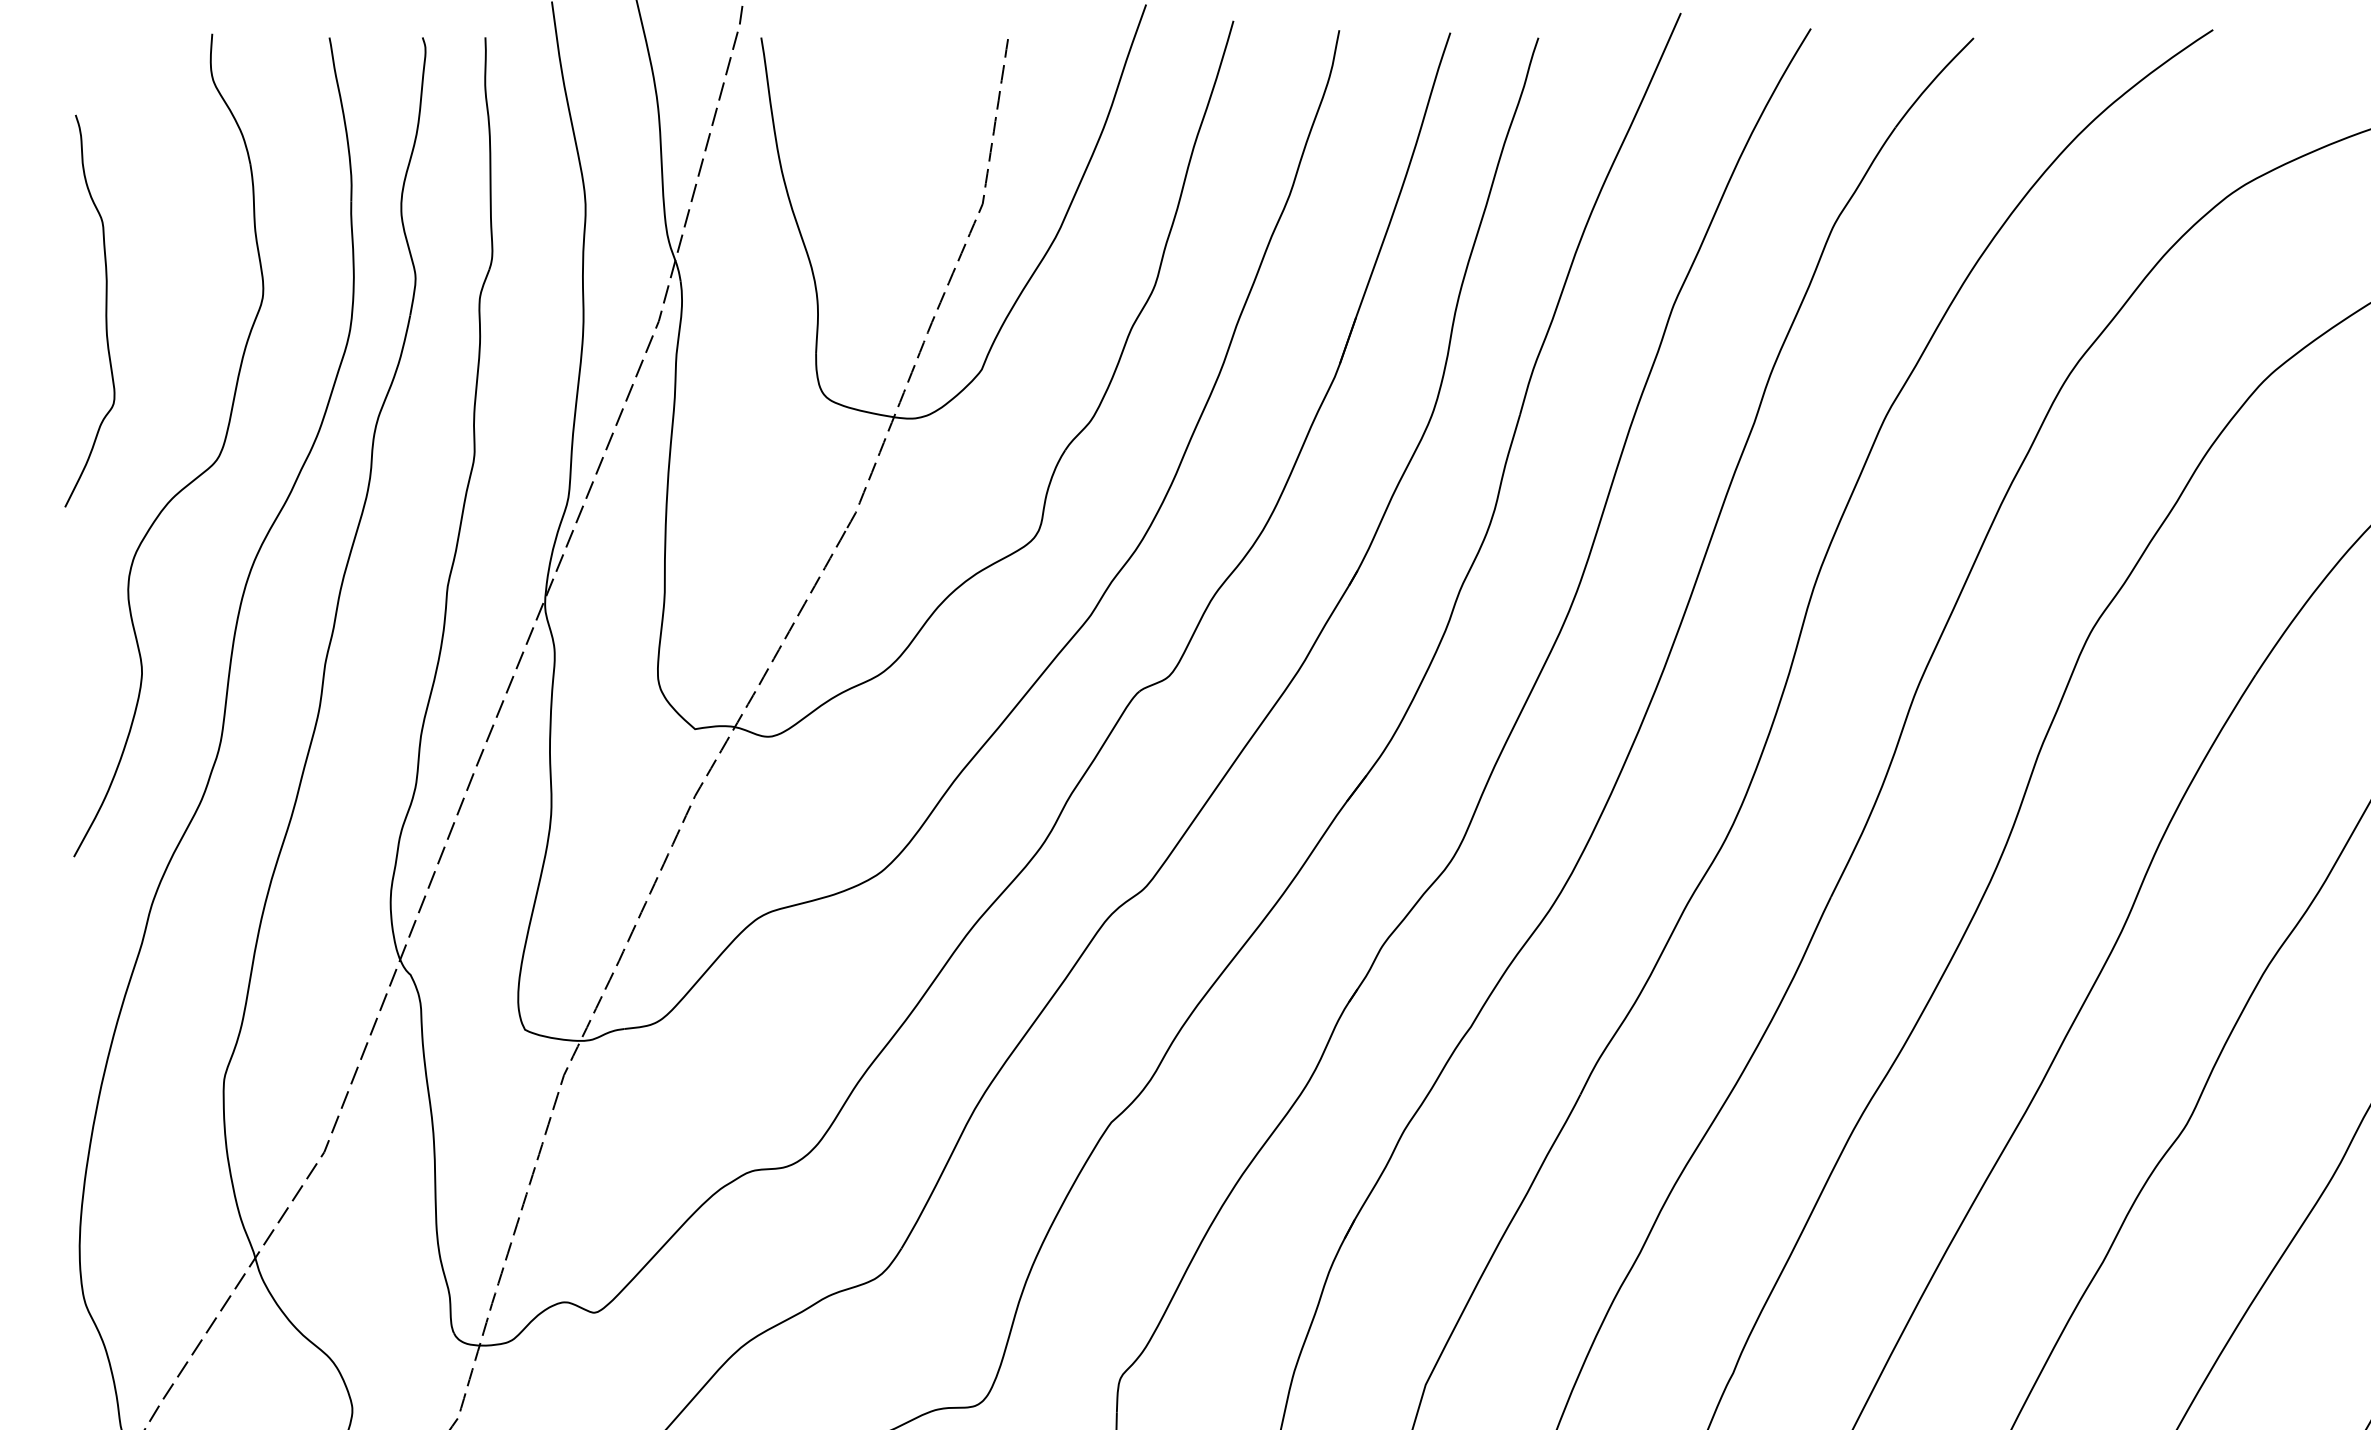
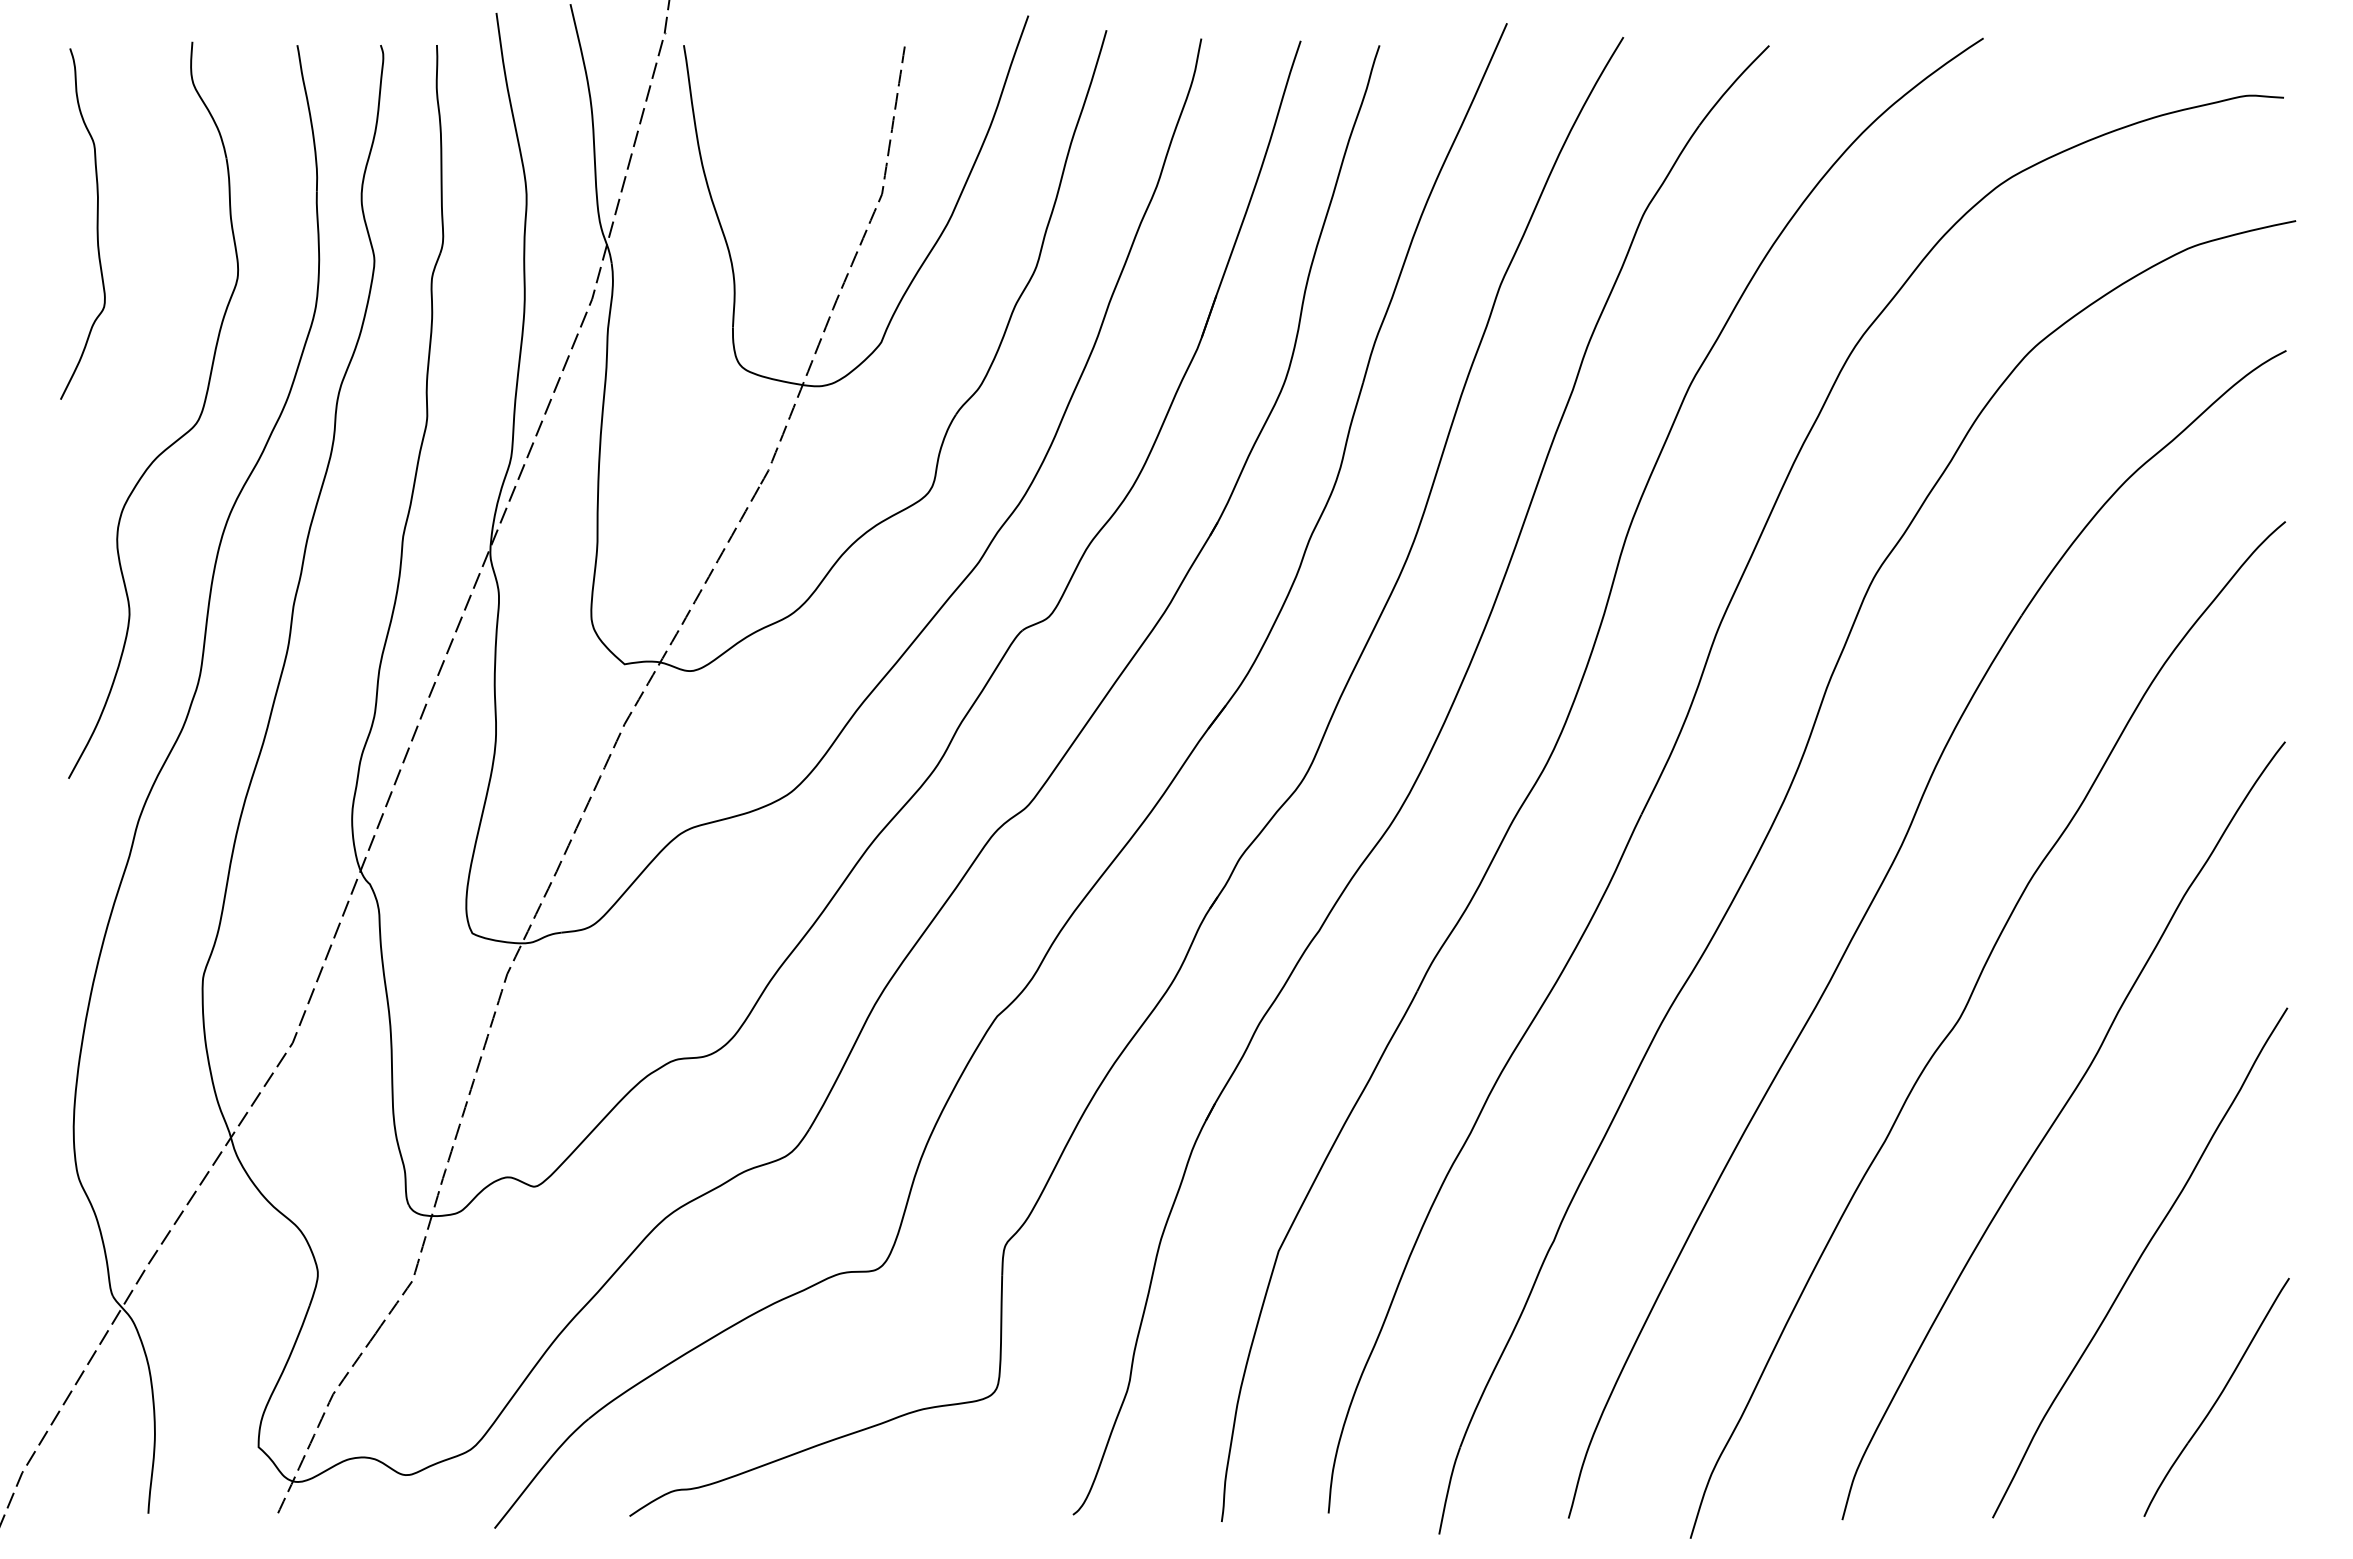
curve: (105, 310) -> (96, 223), moved

